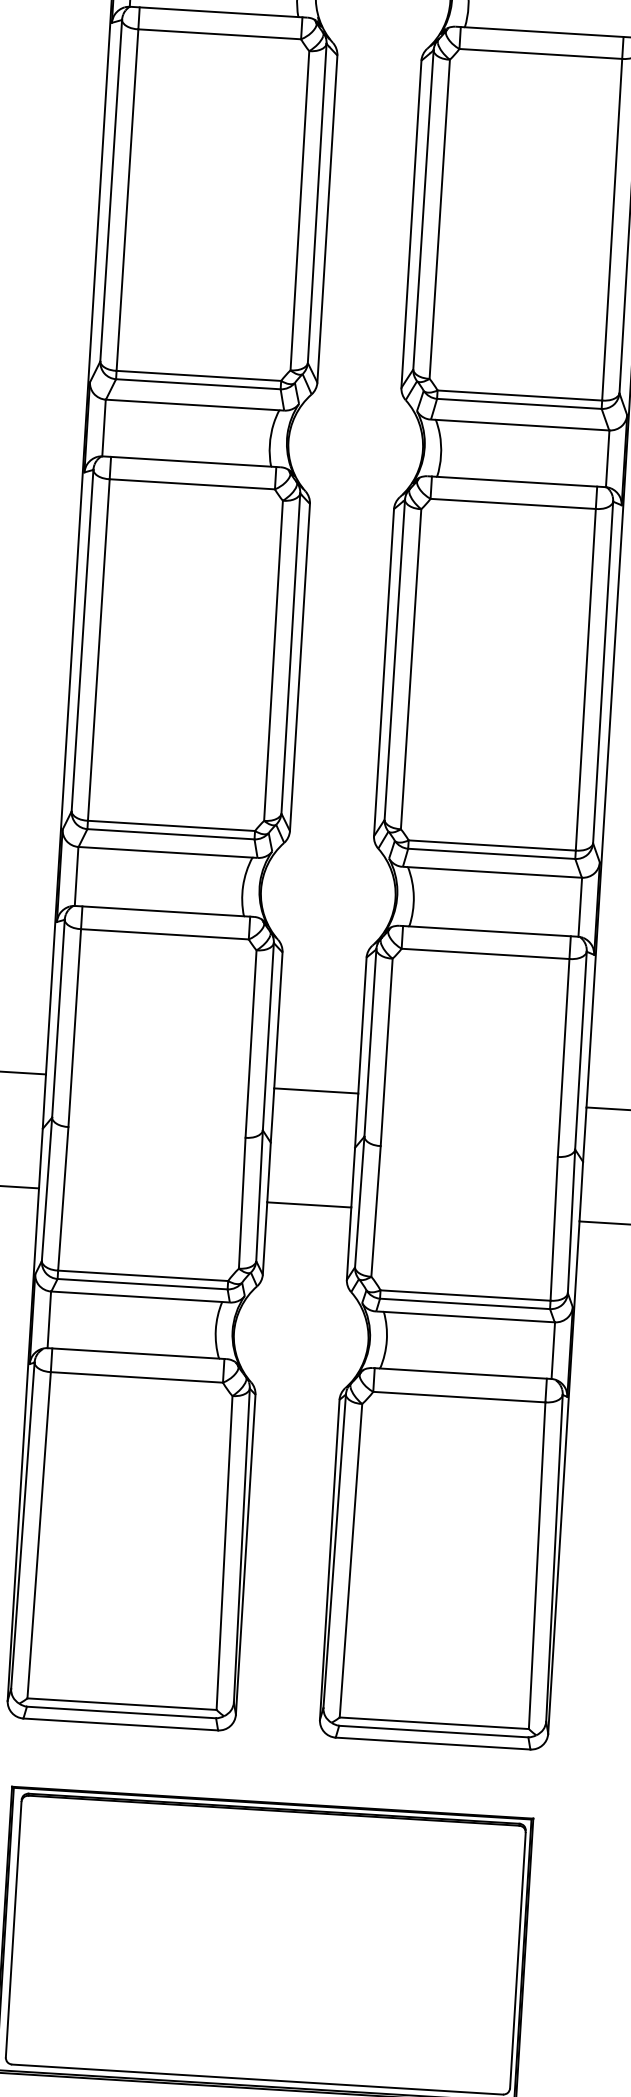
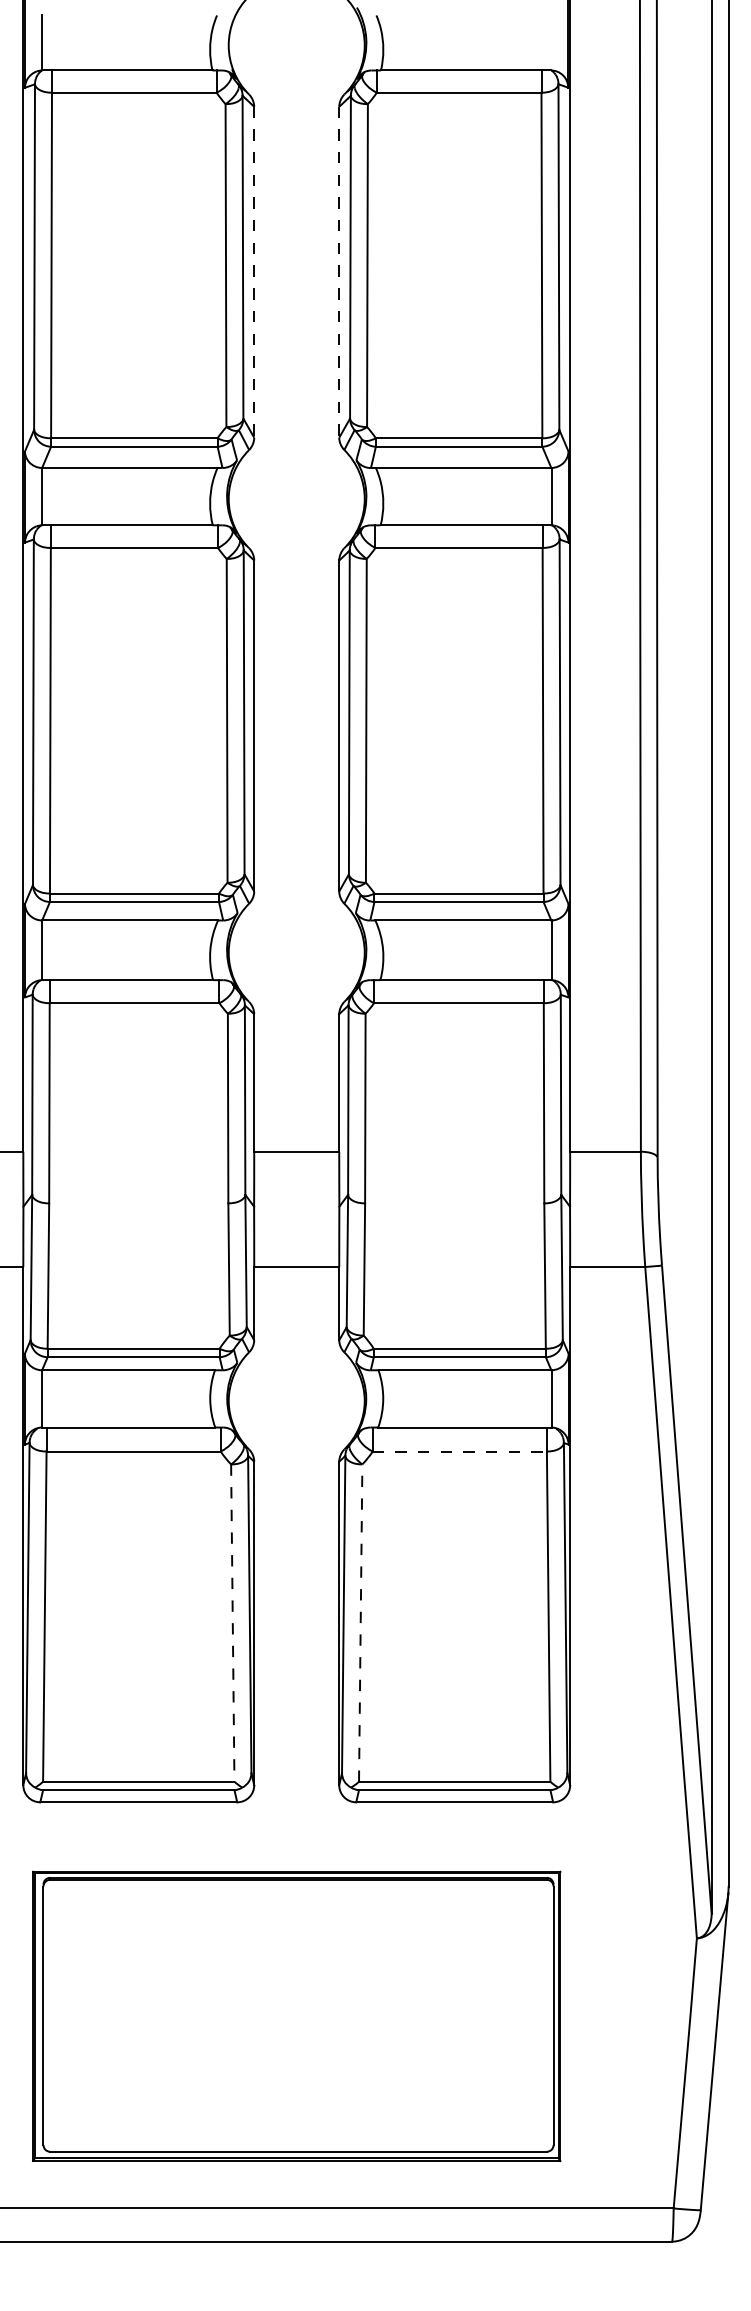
line: (327, 219) -> (254, 272), solid -> dashed
line: (411, 224) -> (339, 272), solid -> dashed
line: (460, 1397) -> (460, 1451), solid -> dashed
line: (224, 1553) -> (232, 1623), solid -> dashed
line: (350, 1561) -> (360, 1623), solid -> dashed

